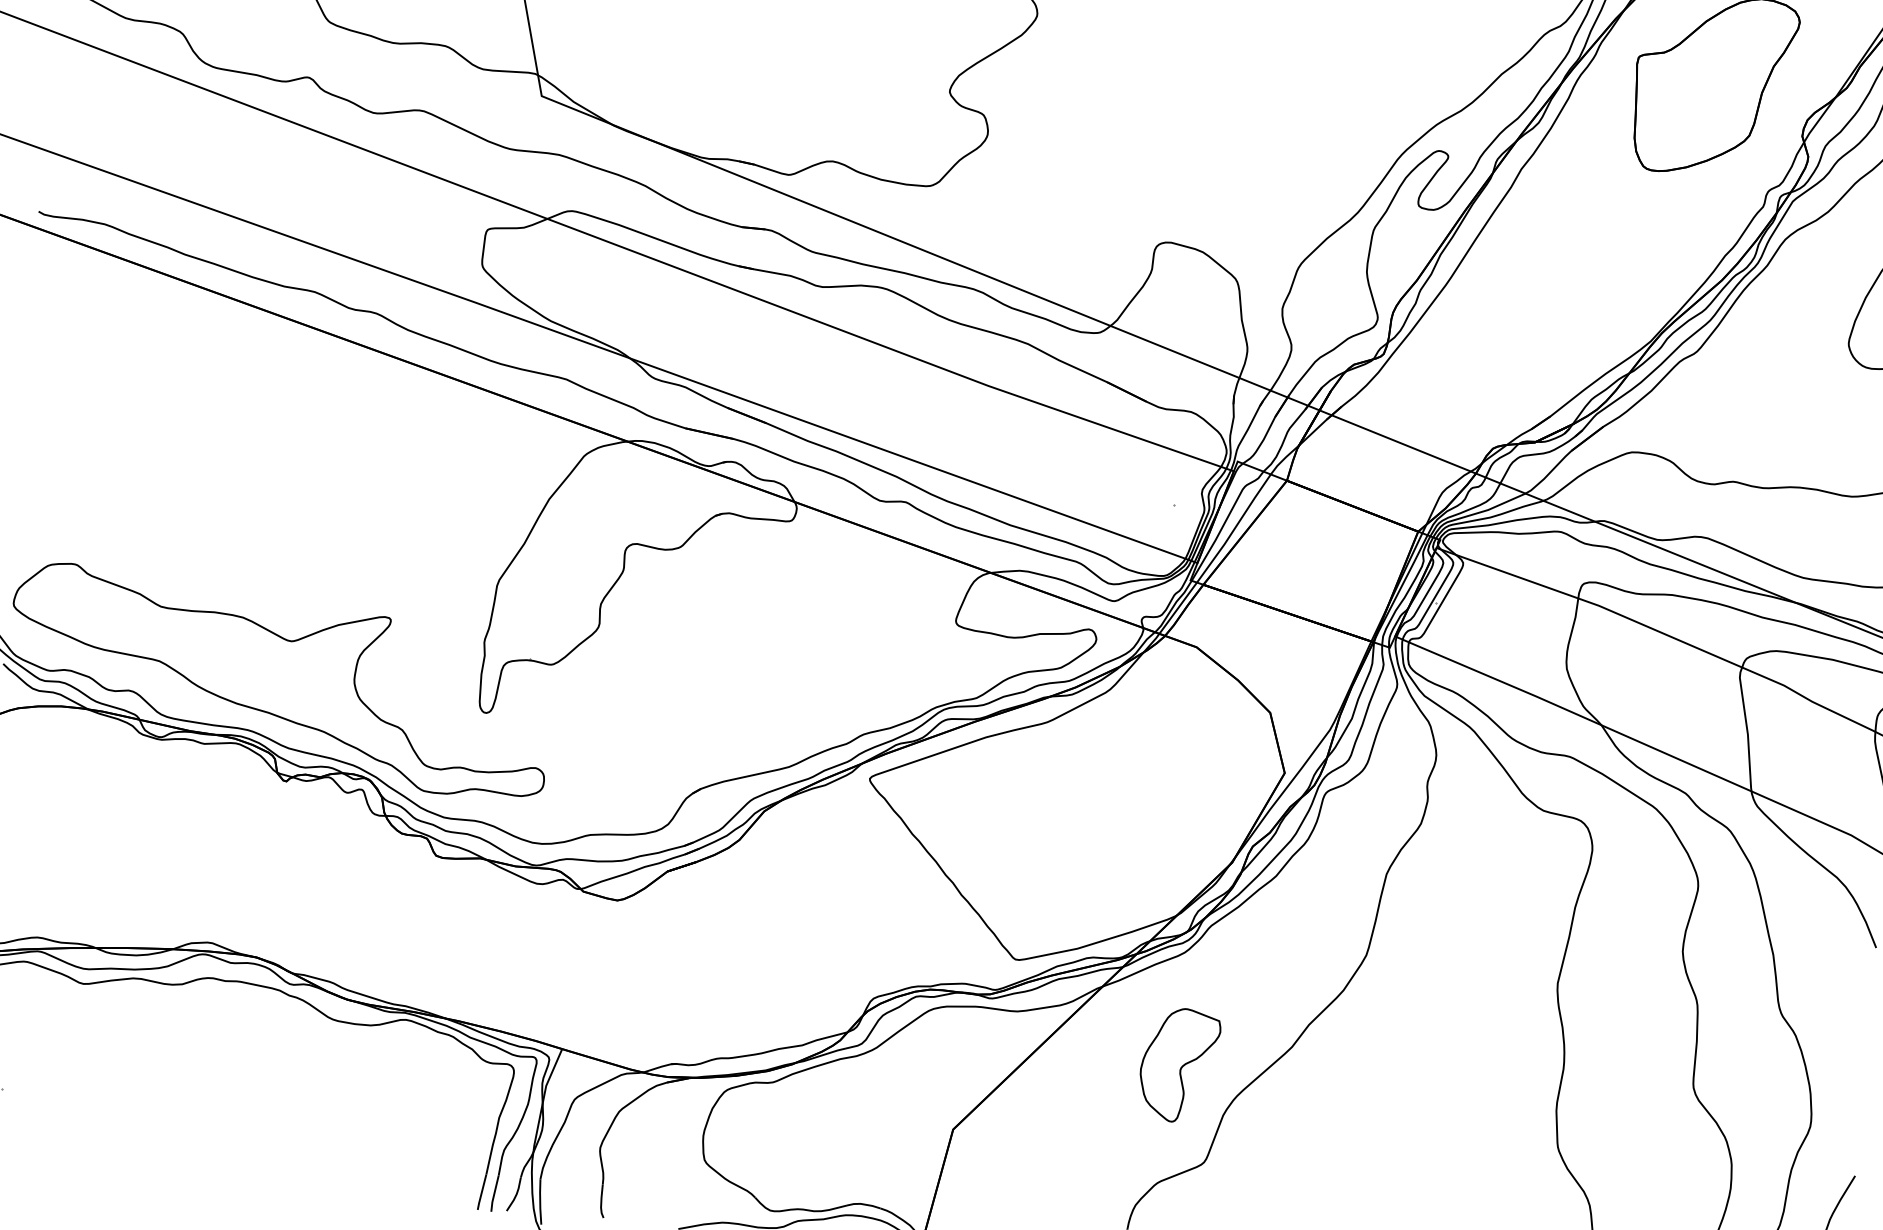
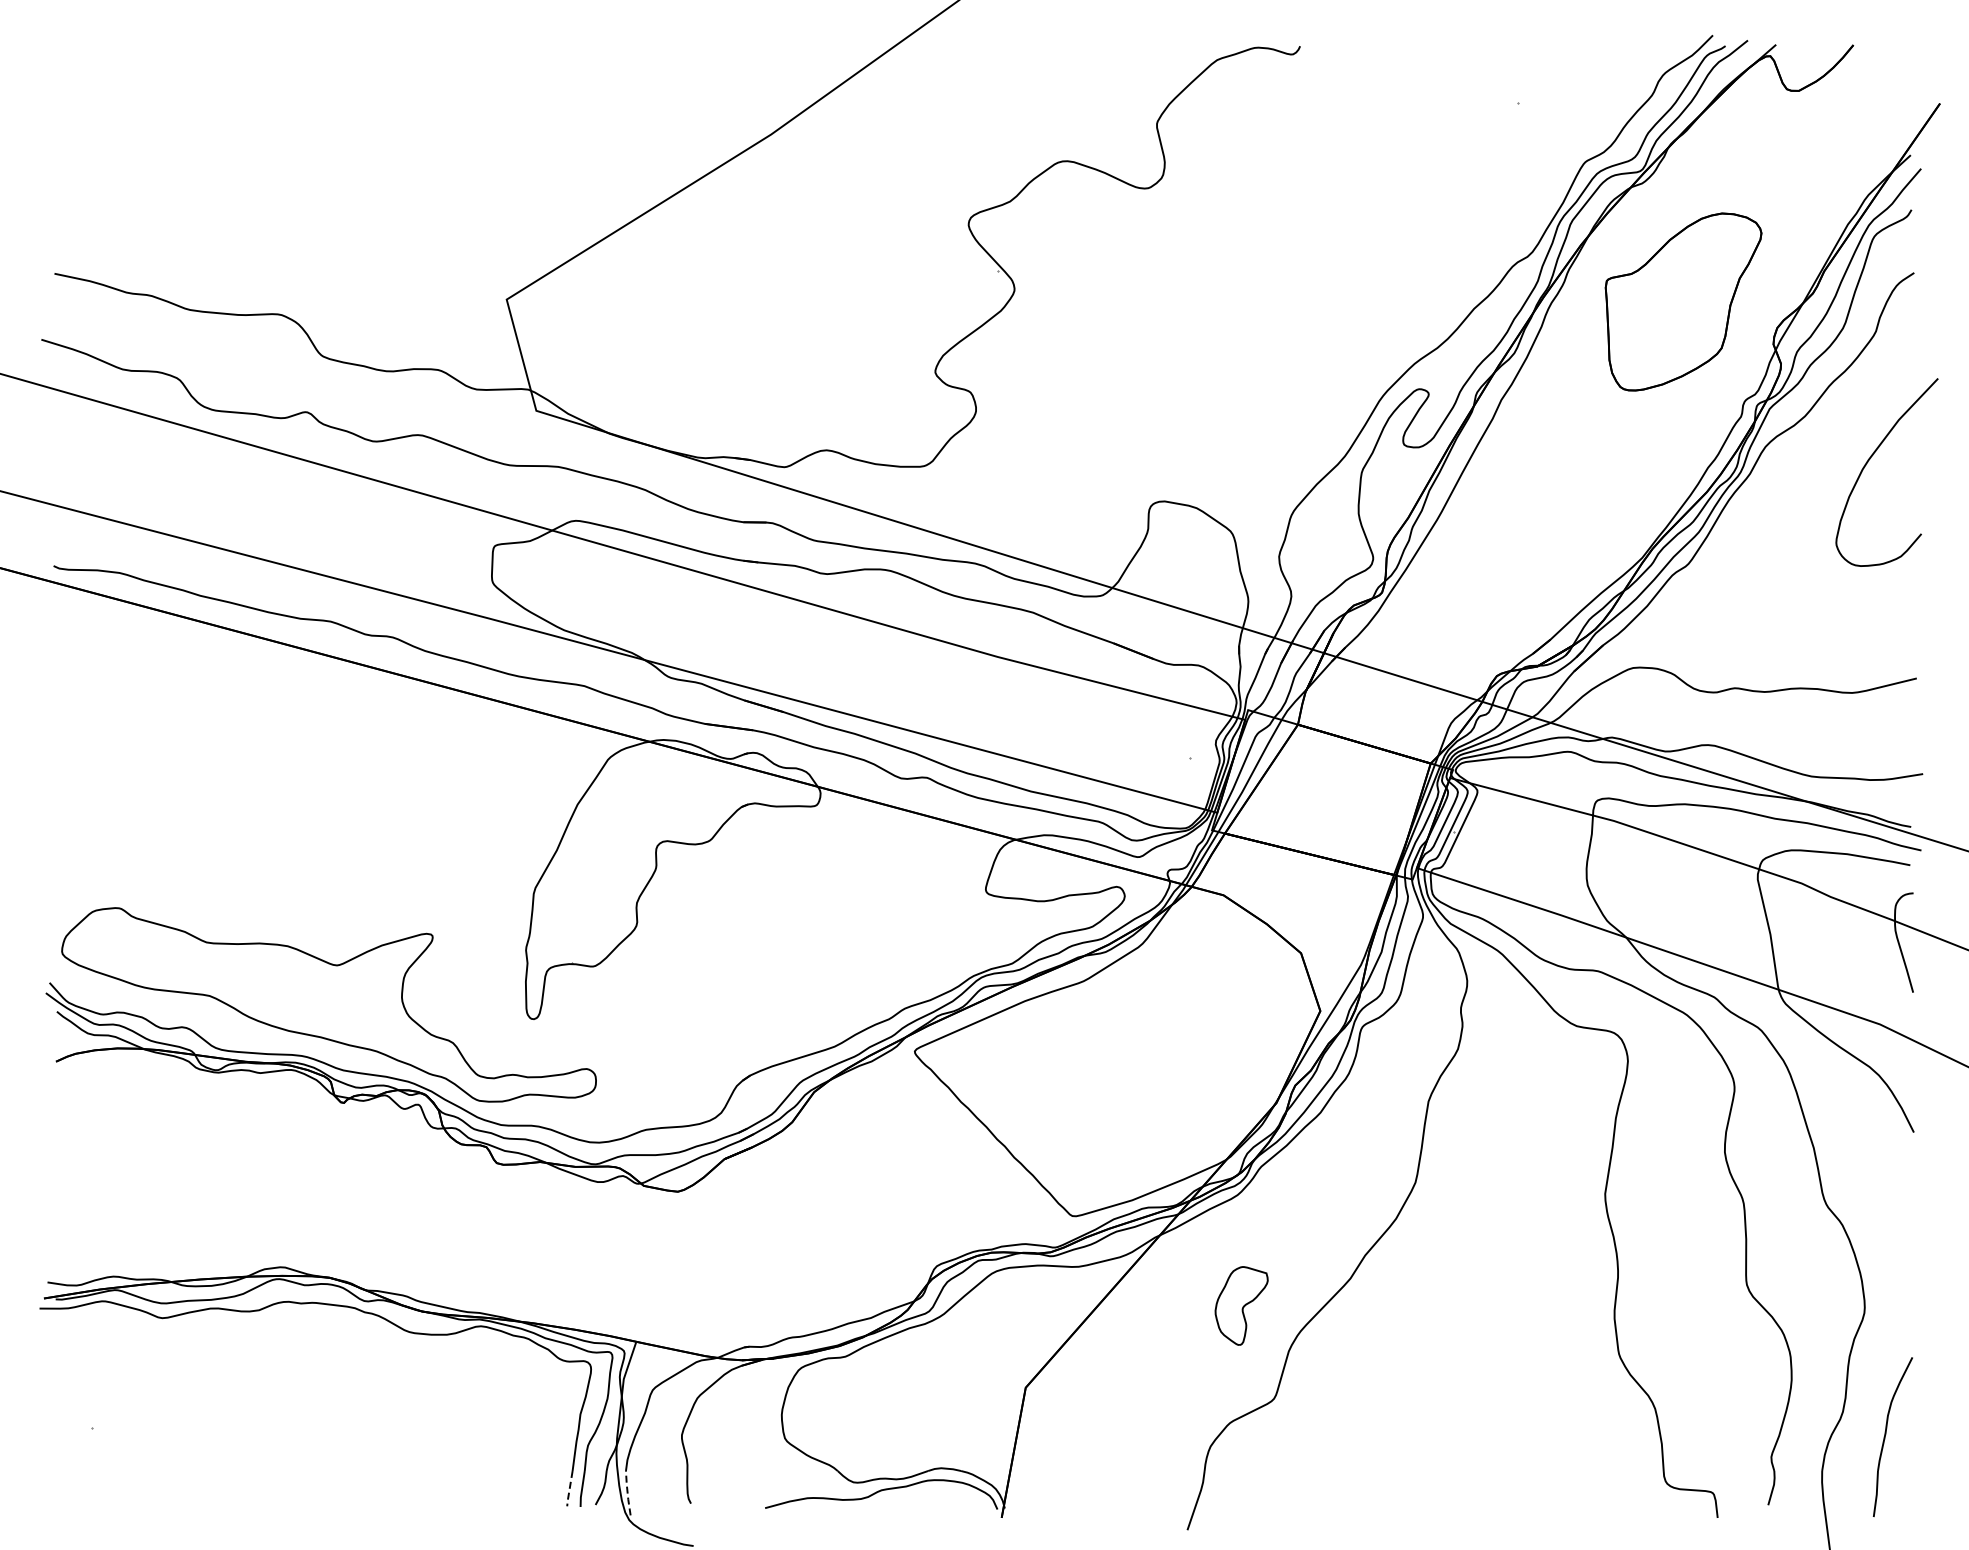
part: (1179, 1064) -> (1241, 1305), size x0.7
line: (481, 1193) -> (569, 1489), solid -> dashed
line: (540, 1201) -> (627, 1492), solid -> dashed

